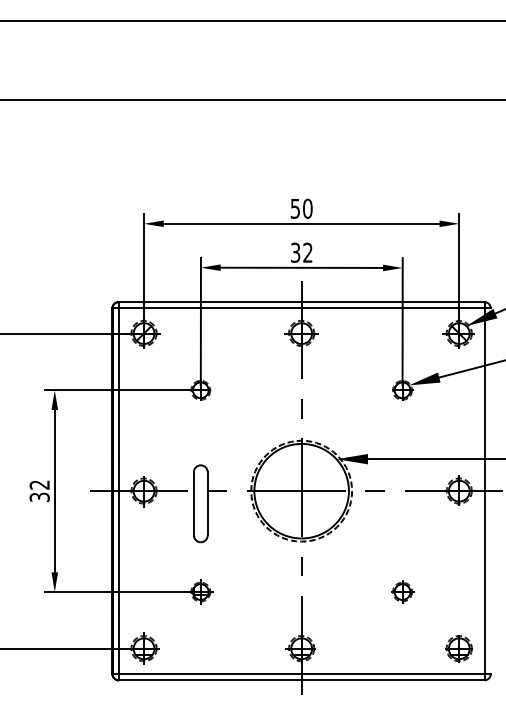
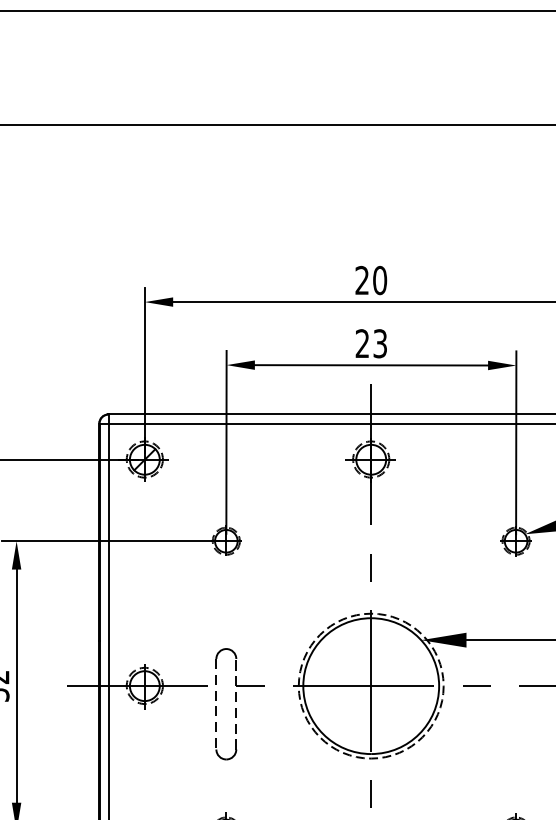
text: (294, 208) -> (360, 280), 50 -> 20
text: (301, 252) -> (370, 343), 32 -> 23
line: (193, 503) -> (215, 703), solid -> dashed
line: (207, 503) -> (235, 703), solid -> dashed

